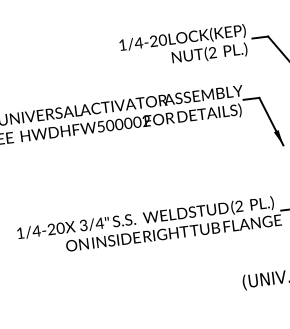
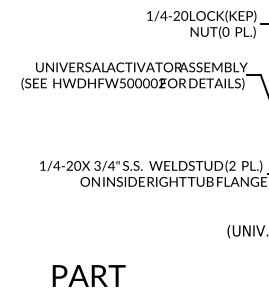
text: (212, 53) -> (225, 32), (2 -> (0

